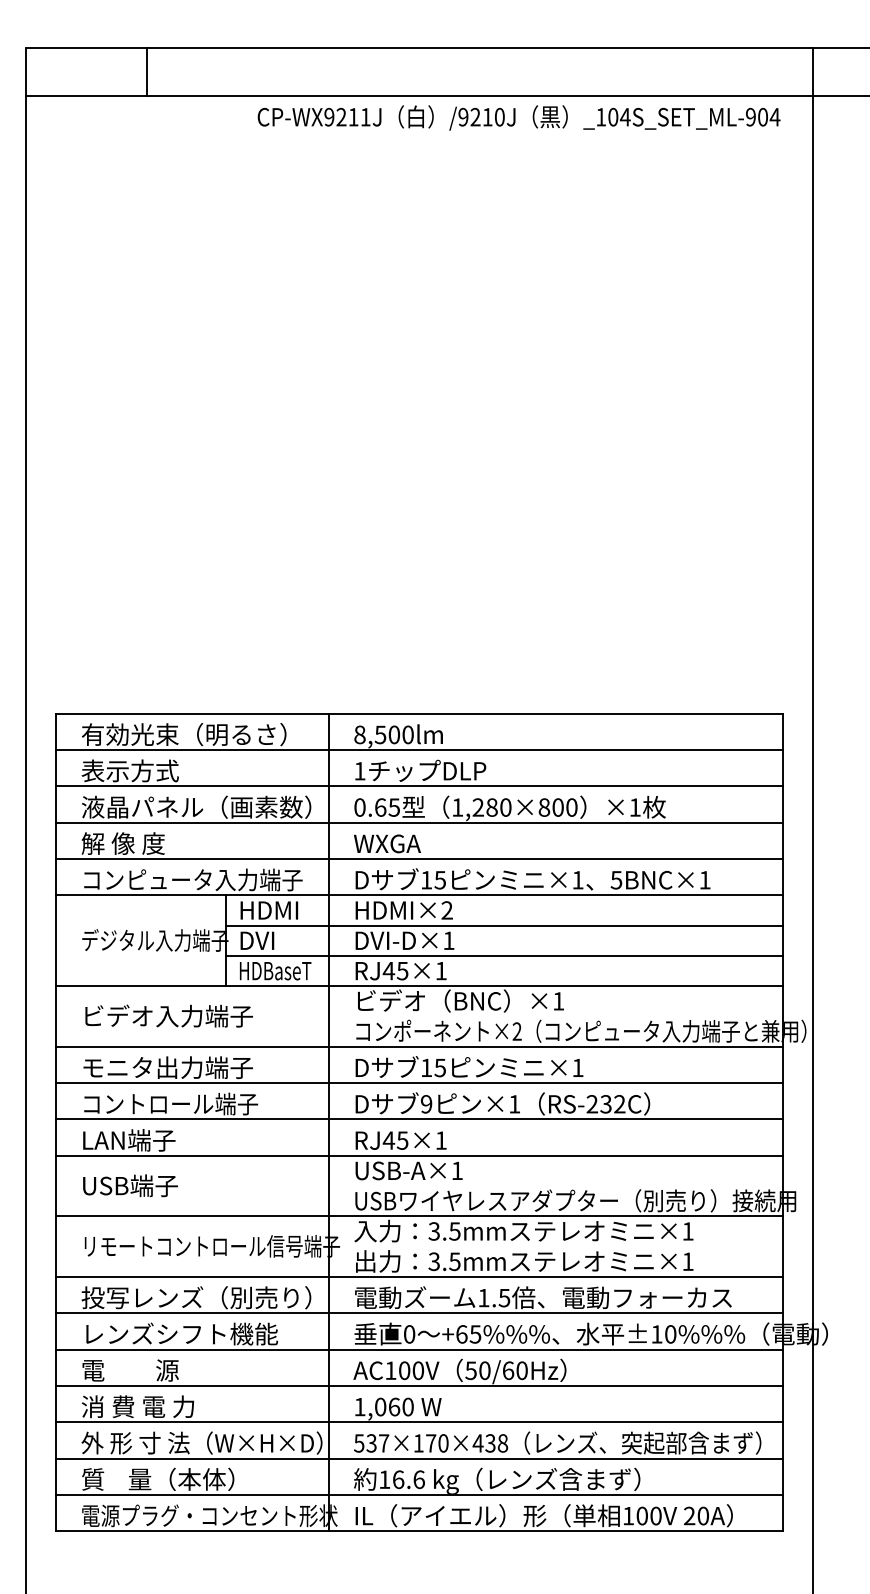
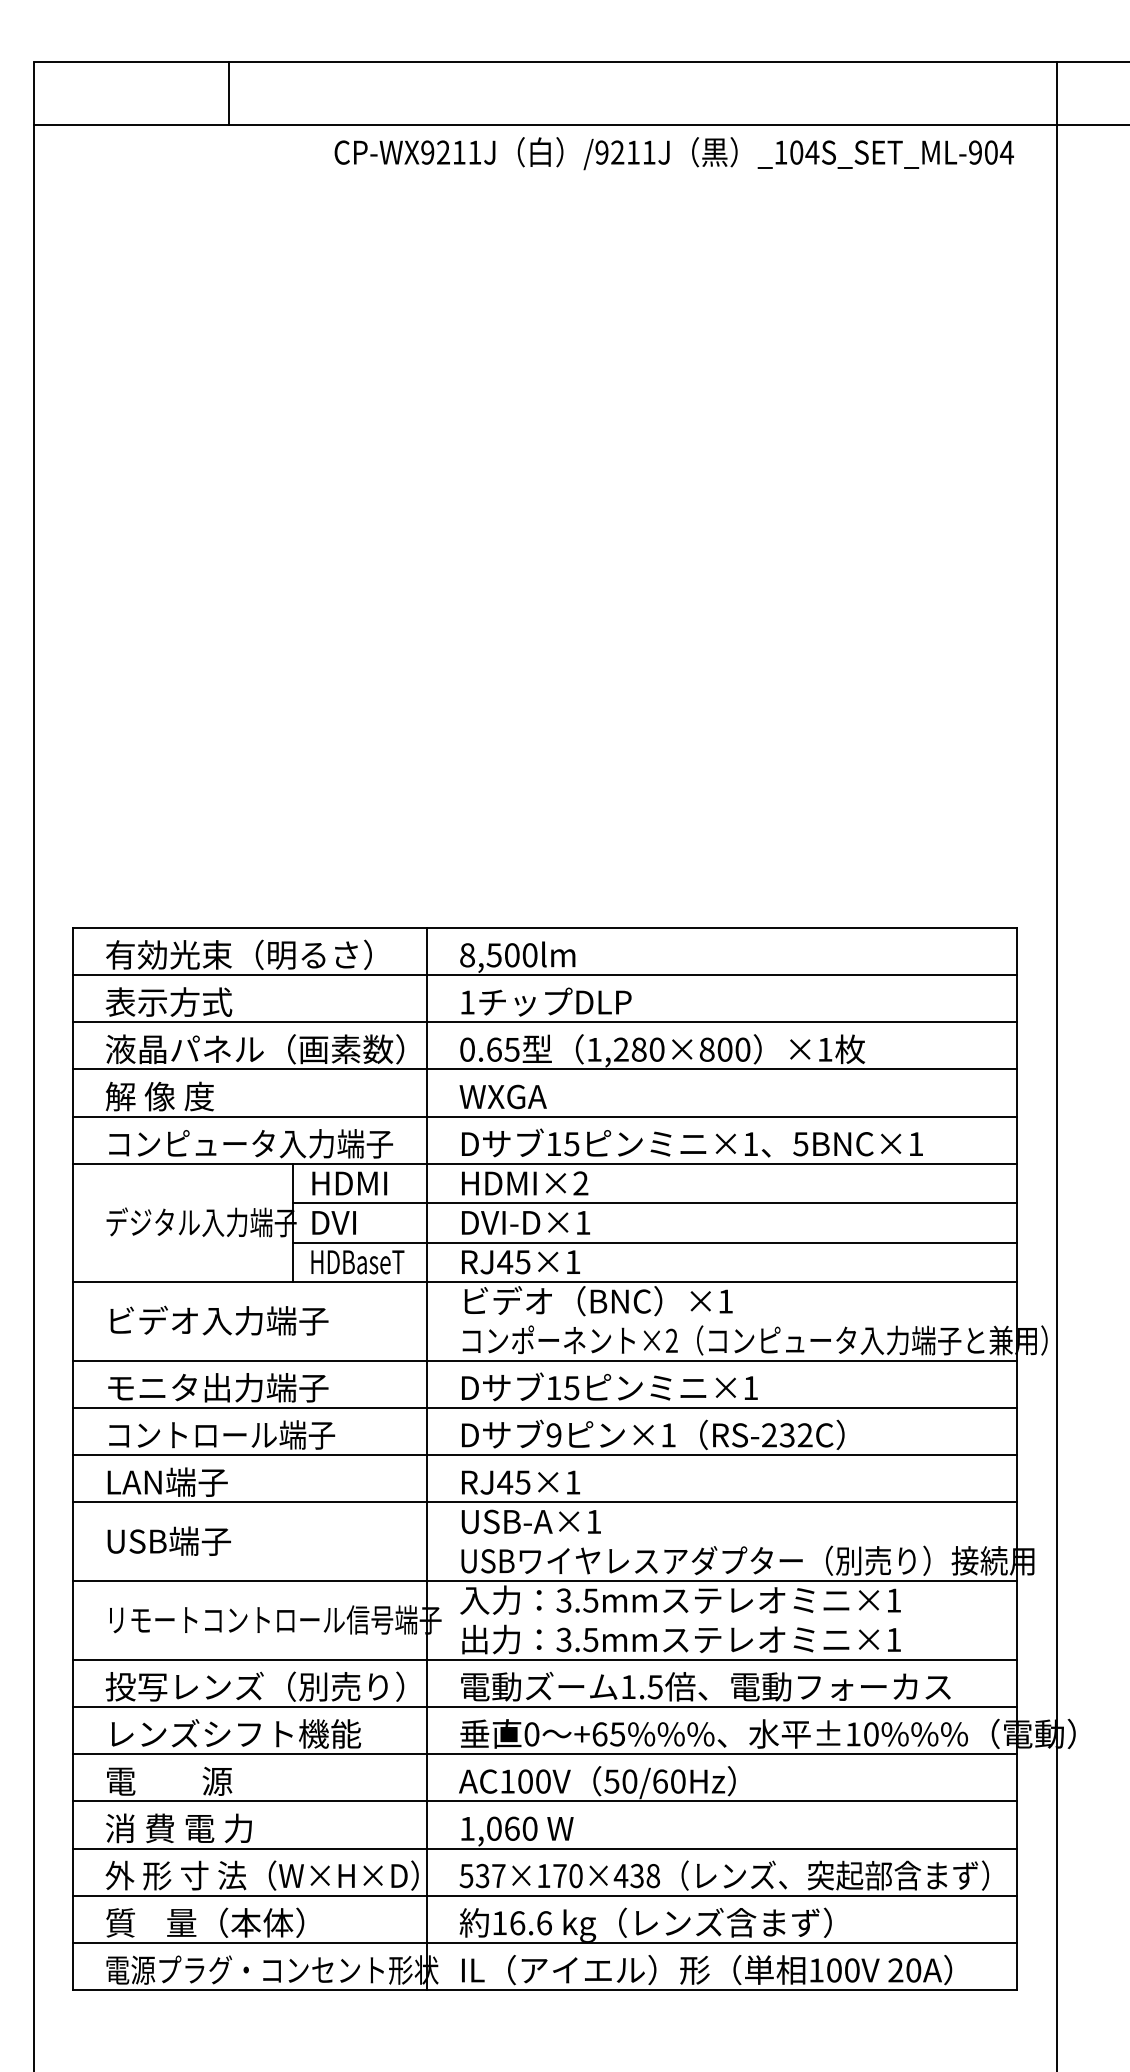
line: (147, 71) -> (229, 93), moved
text: (499, 117) -> (648, 152), /9210J -> /9211J

